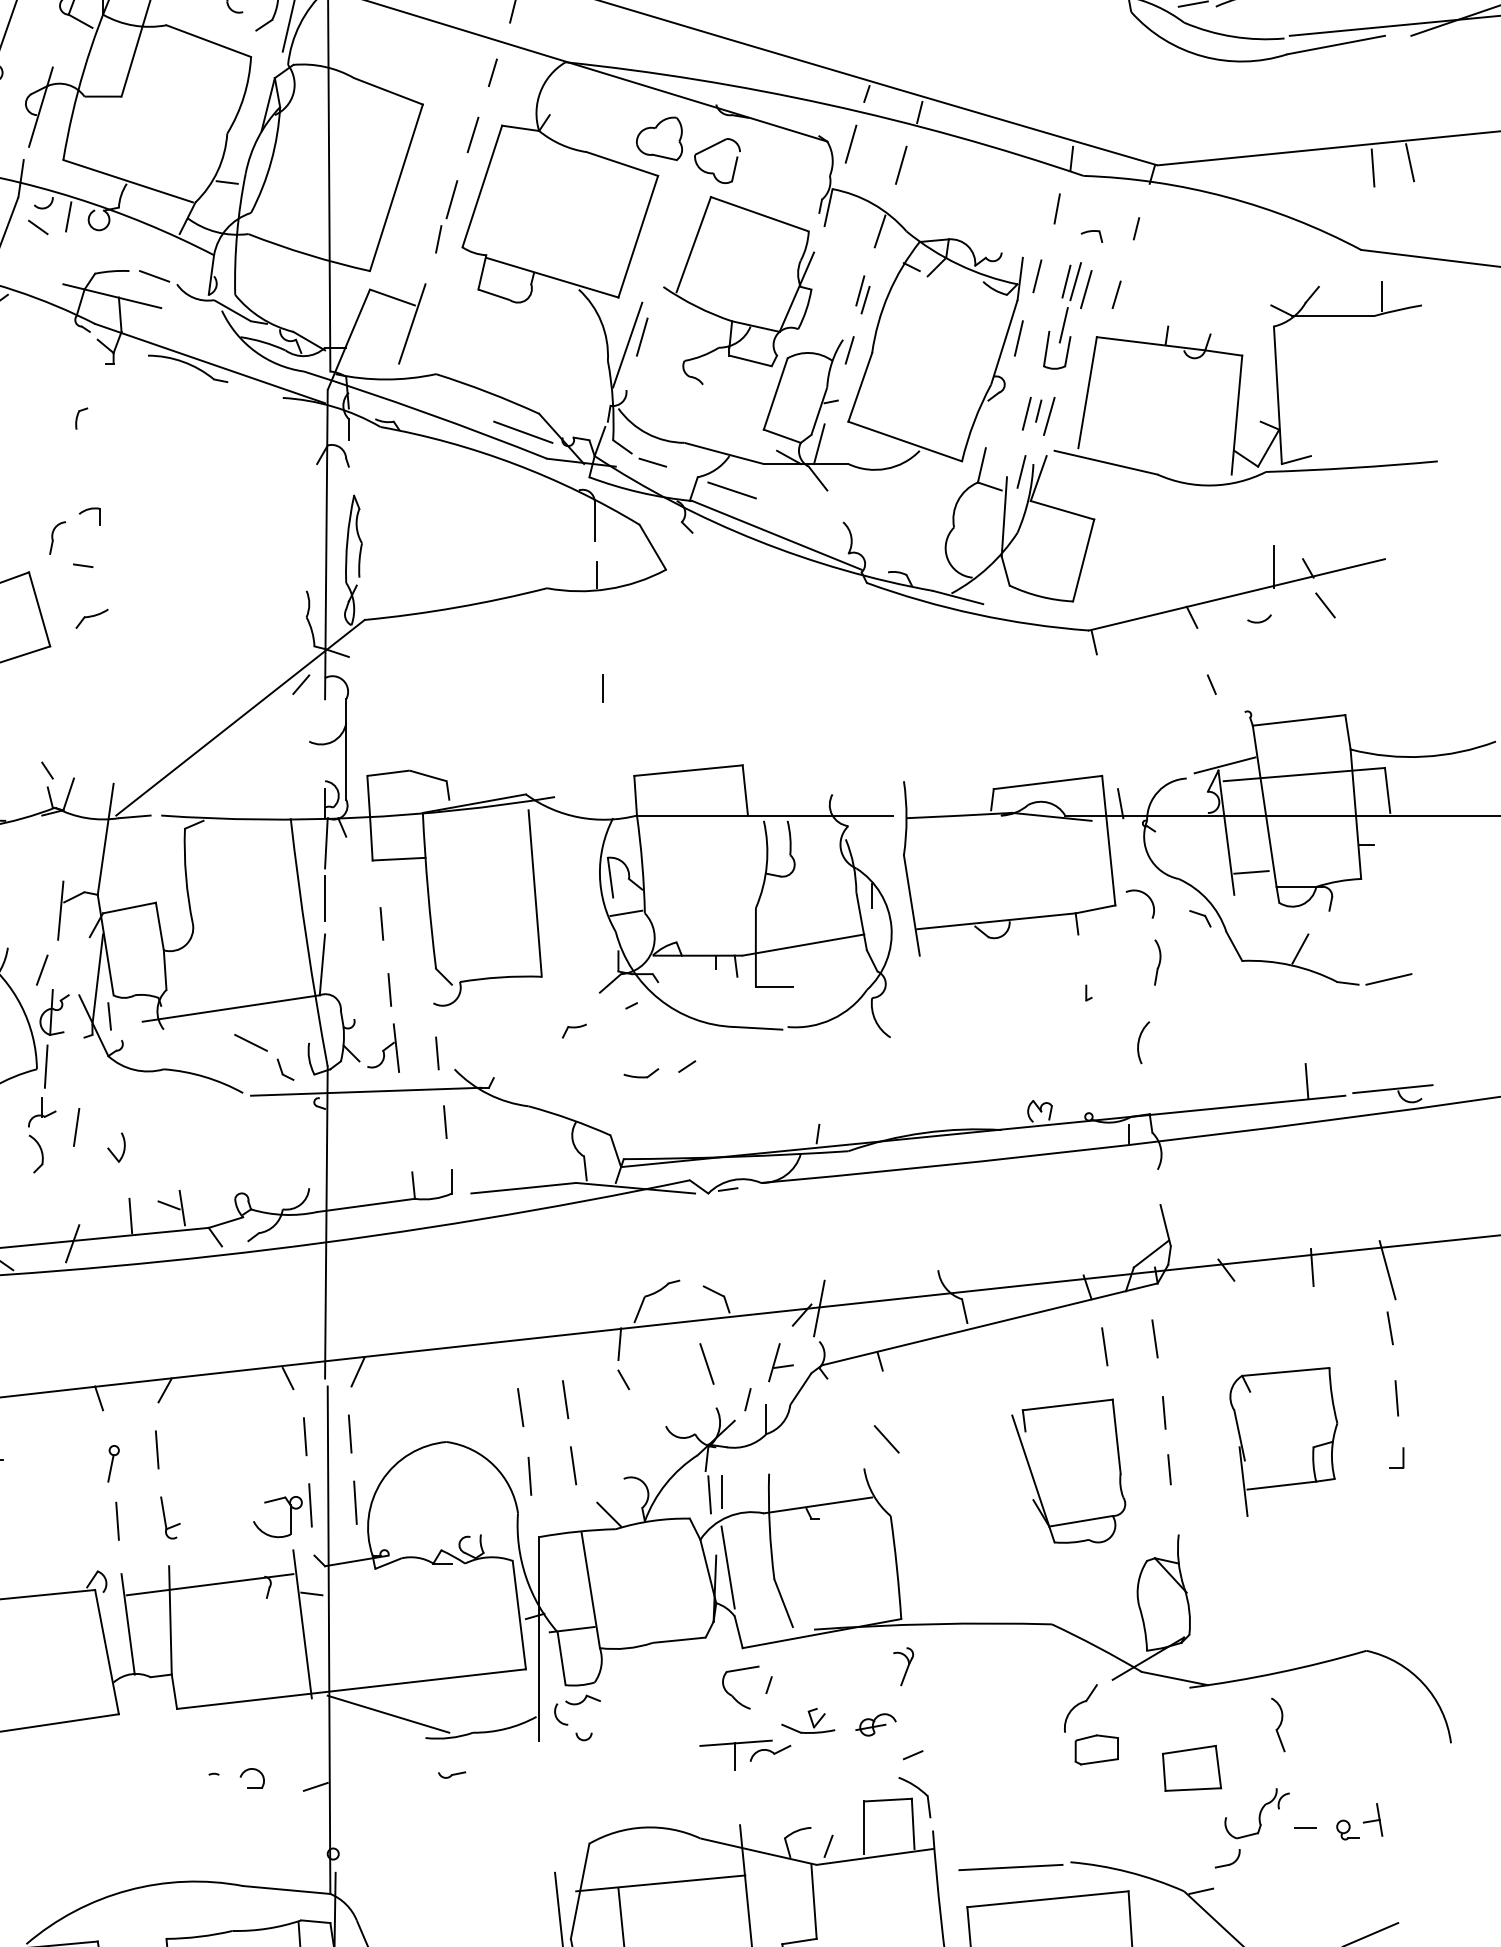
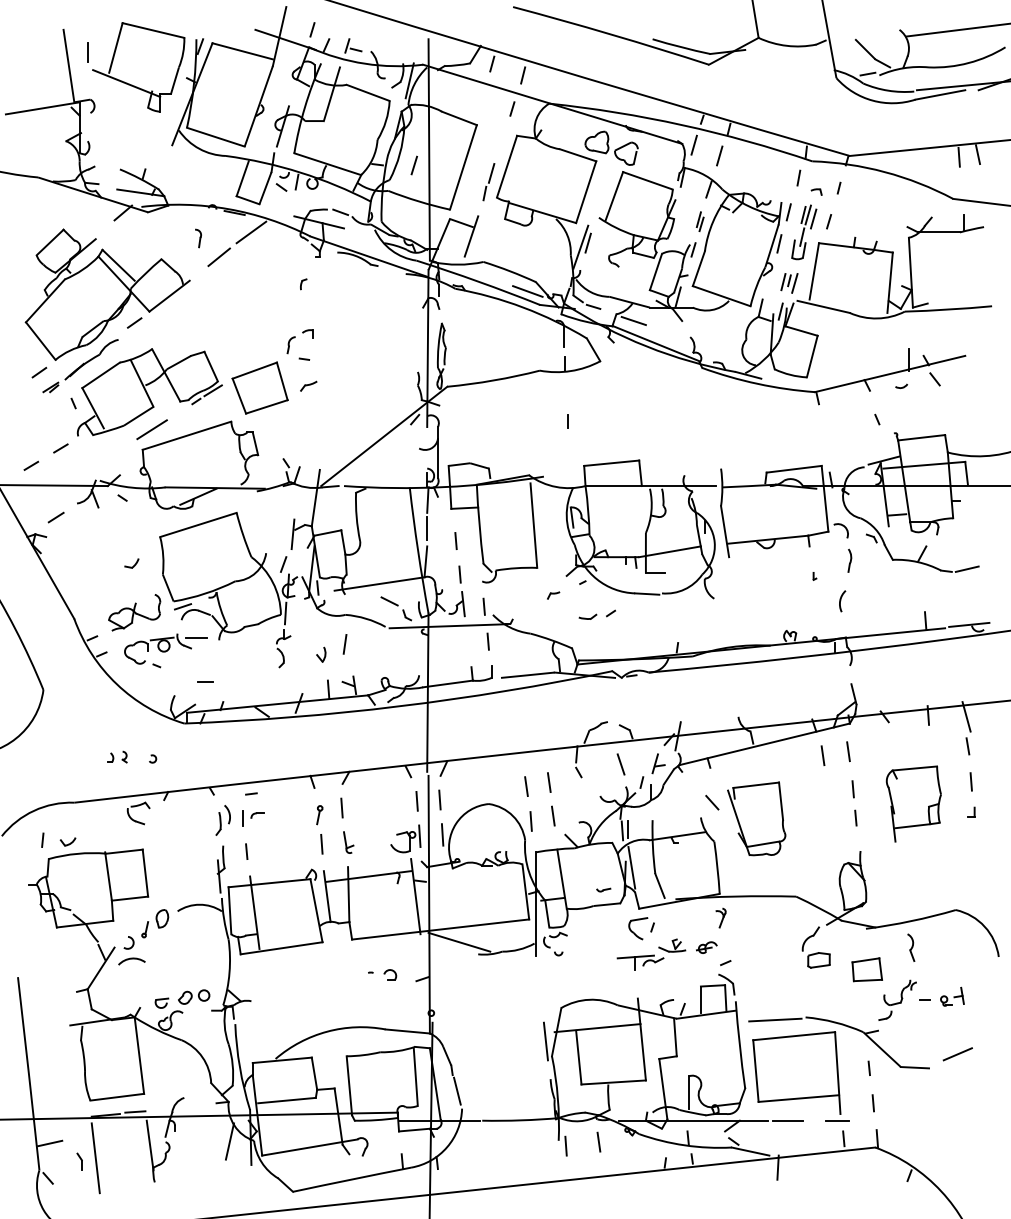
line: (471, 134) -> (413, 165), moved
line: (75, 1127) -> (344, 644), moved
part: (1036, 1482) -> (740, 824), moved
part: (451, 1773) -> (603, 889), moved

